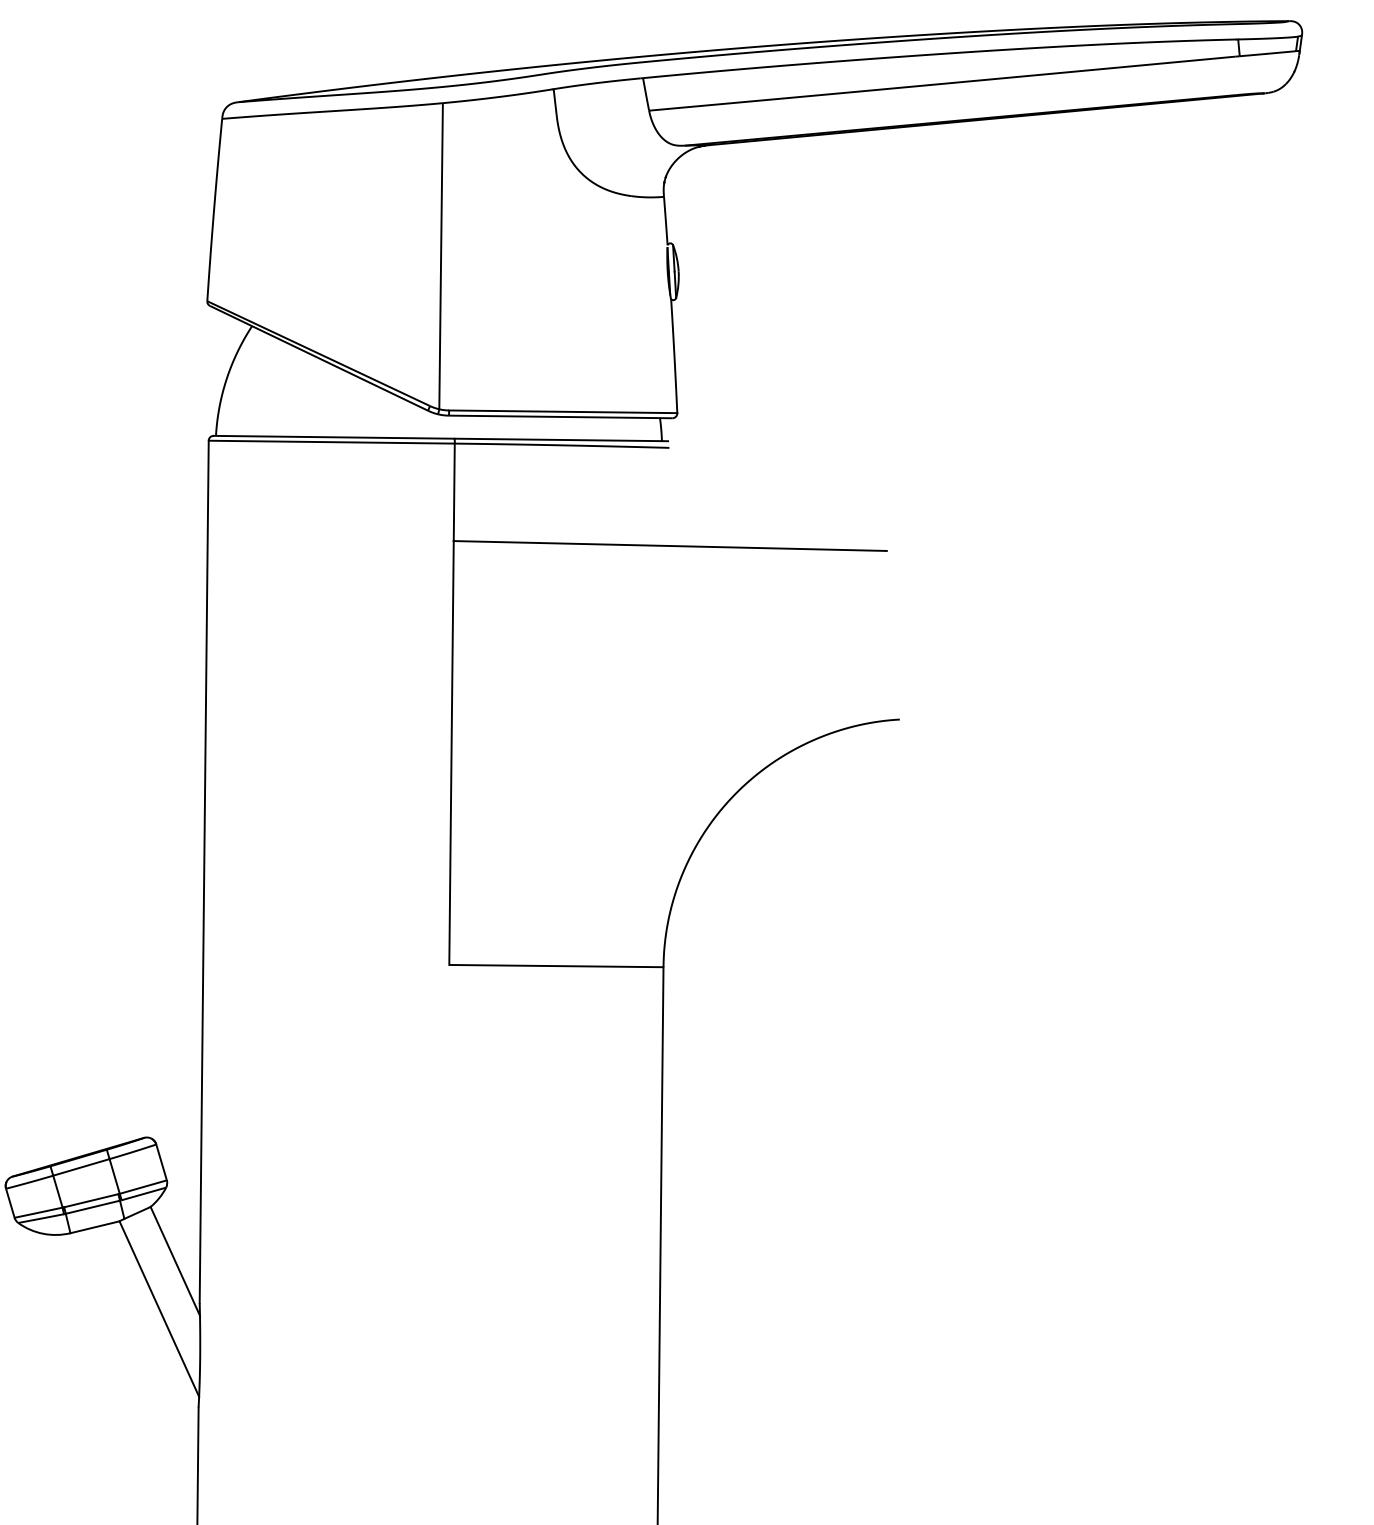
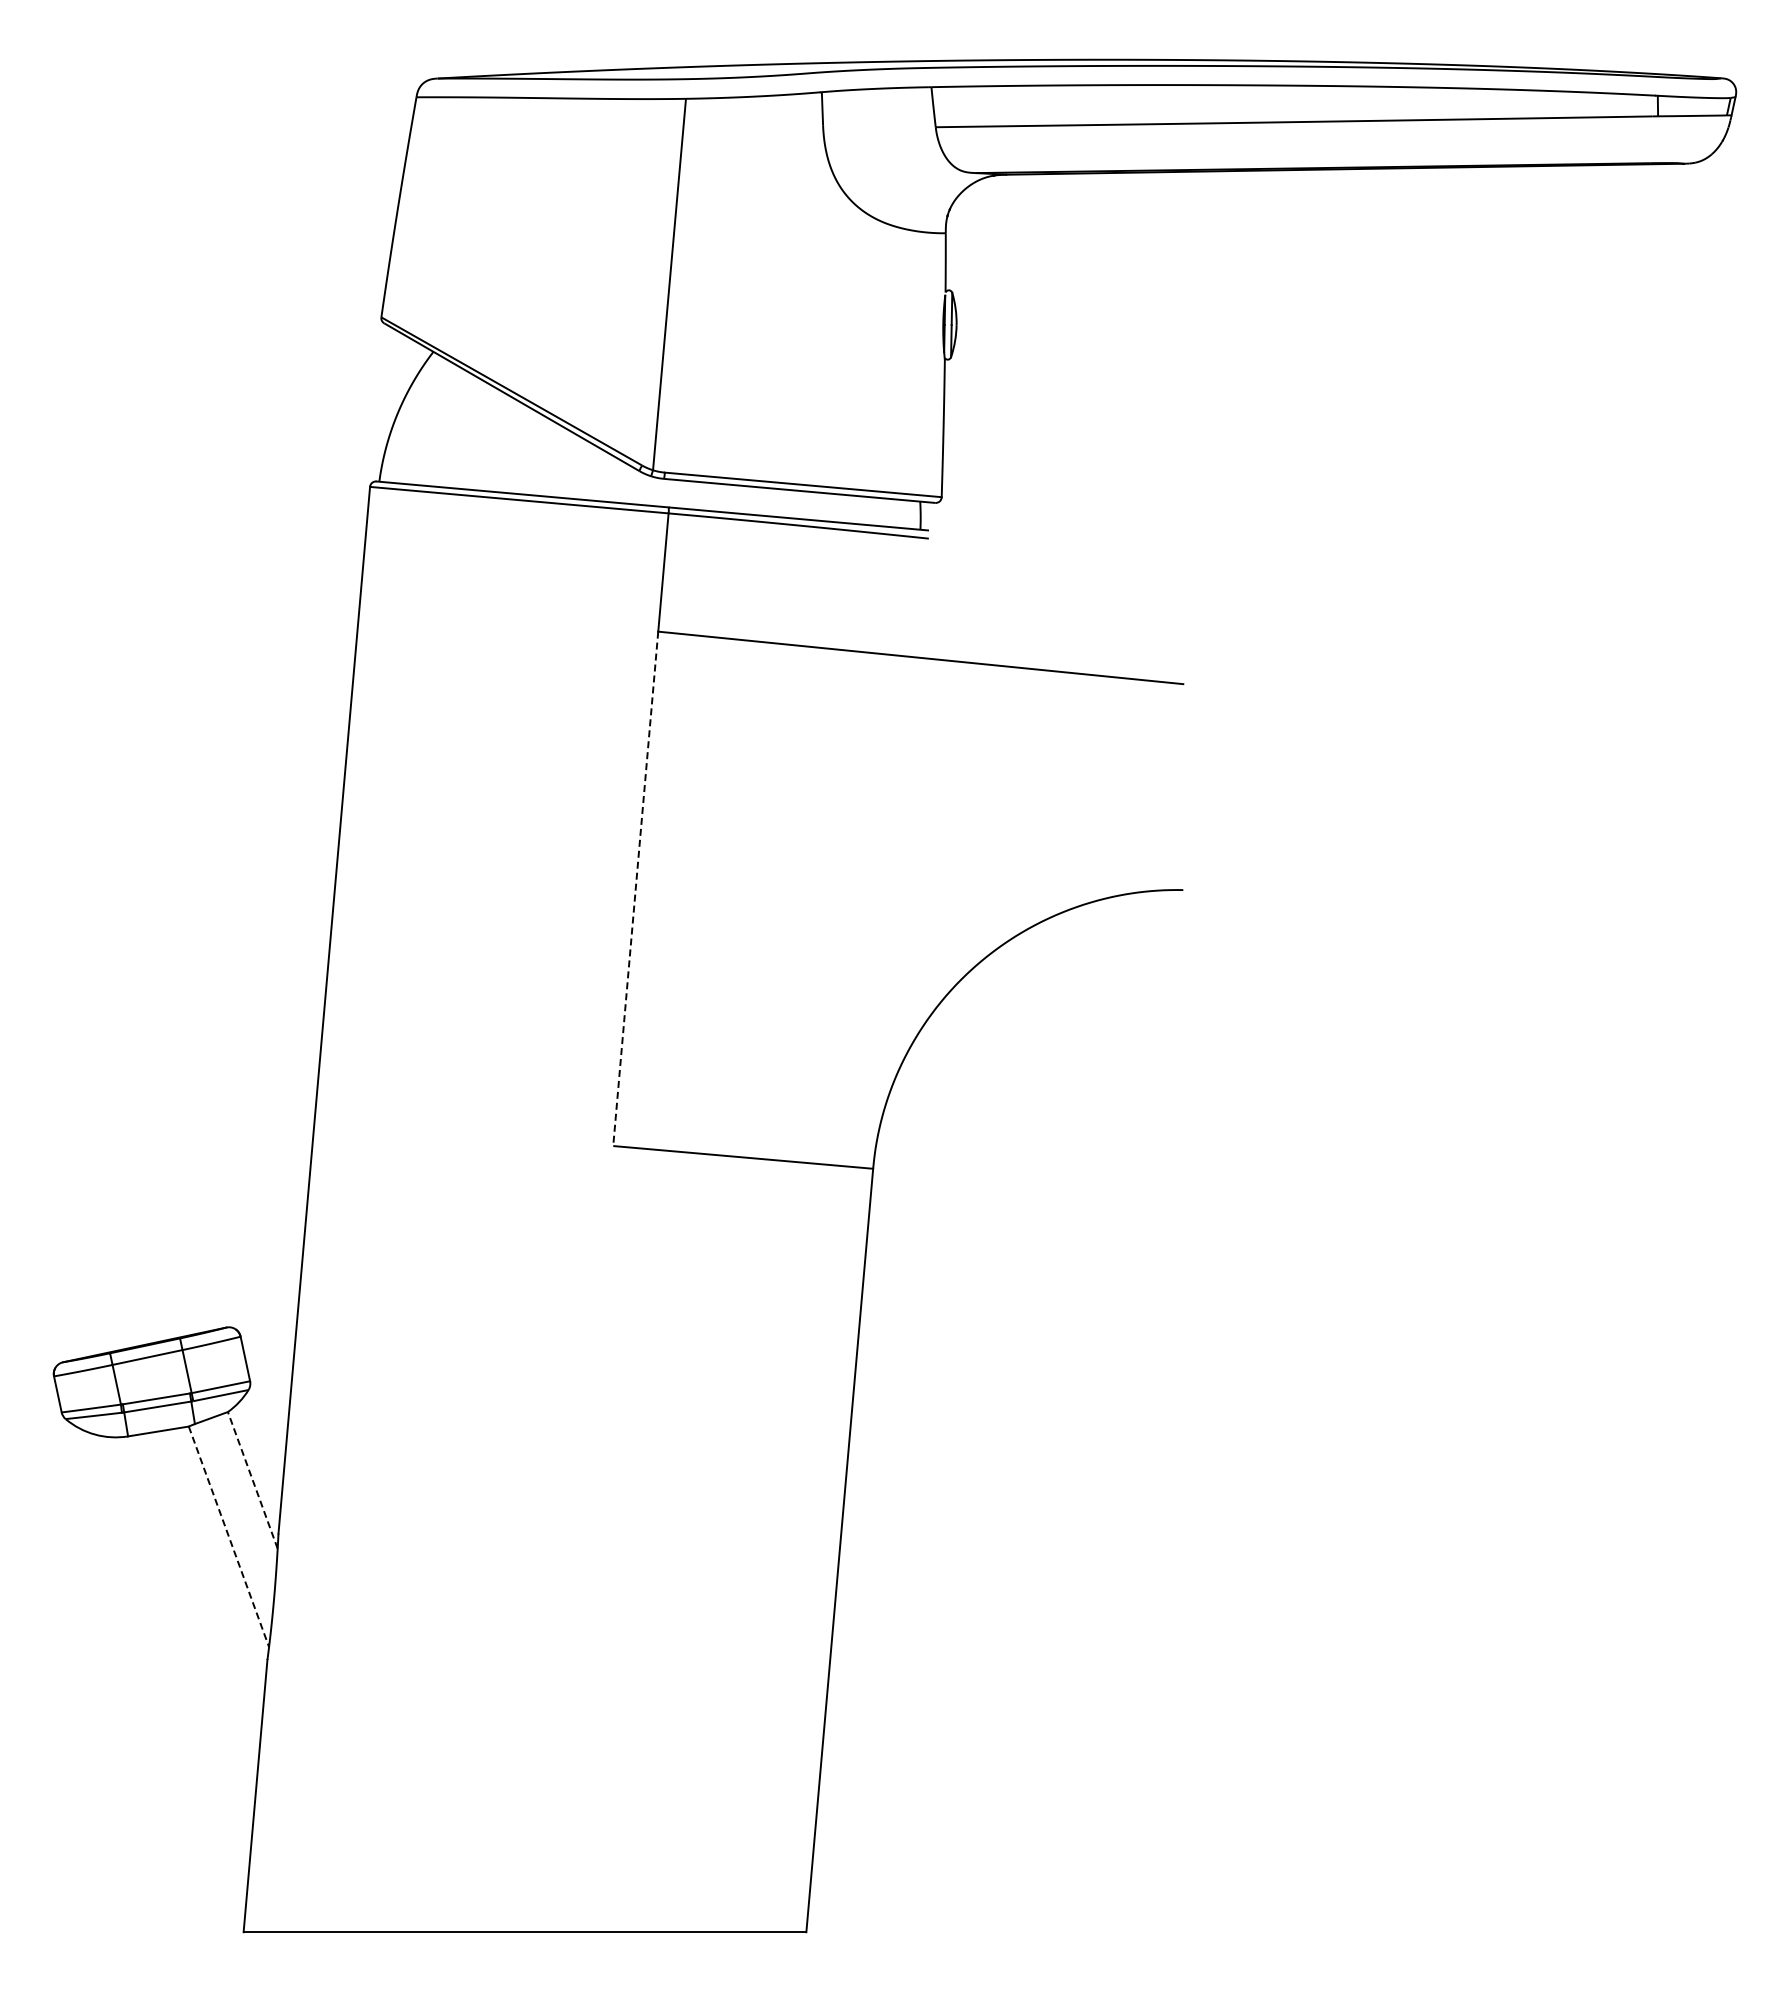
line: (451, 753) -> (635, 889), solid -> dashed
line: (175, 1261) -> (252, 1480), solid -> dashed
line: (159, 1309) -> (229, 1537), solid -> dashed

